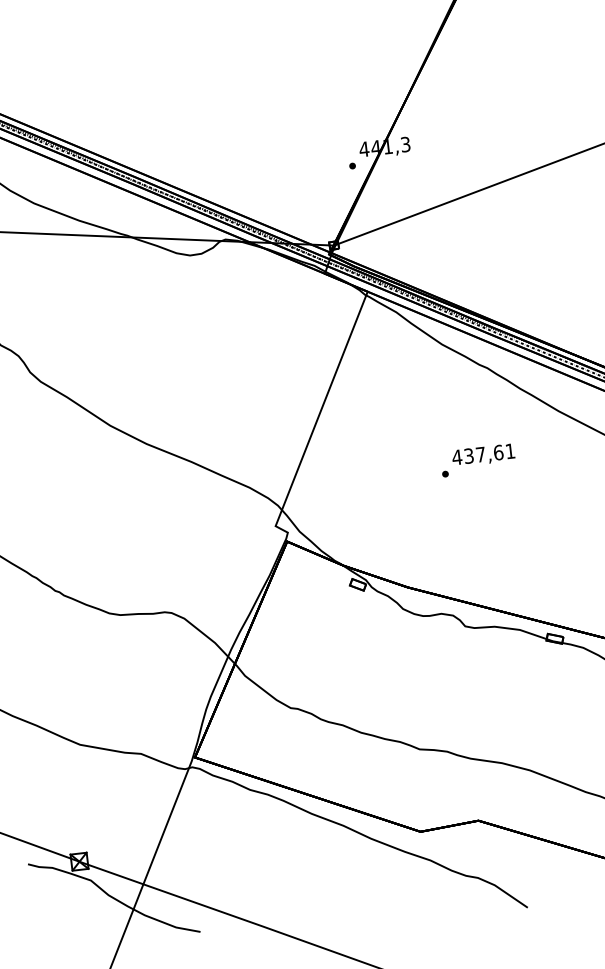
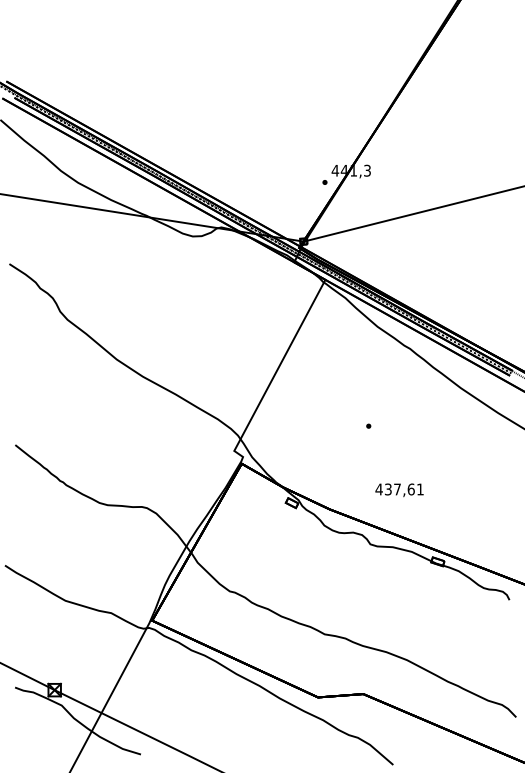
text: (483, 455) -> (399, 490), moved

